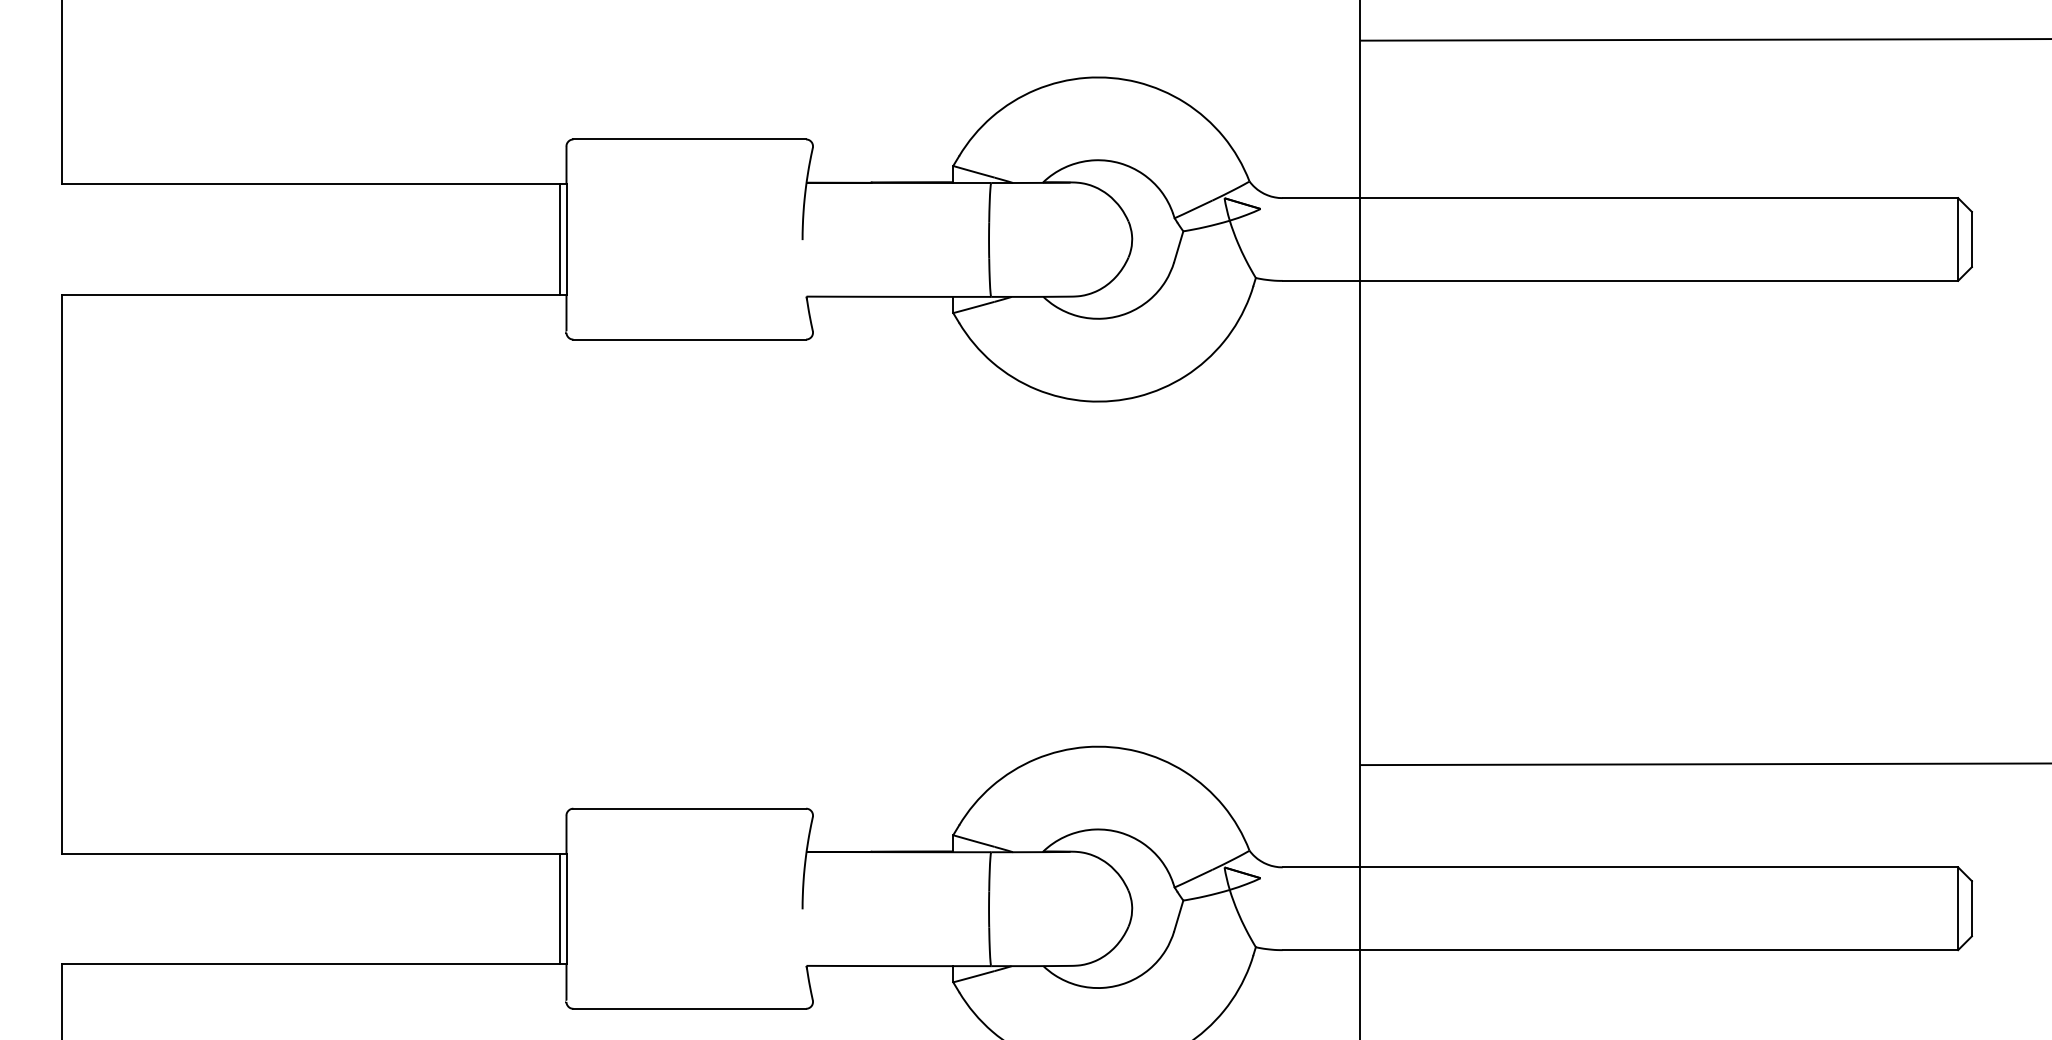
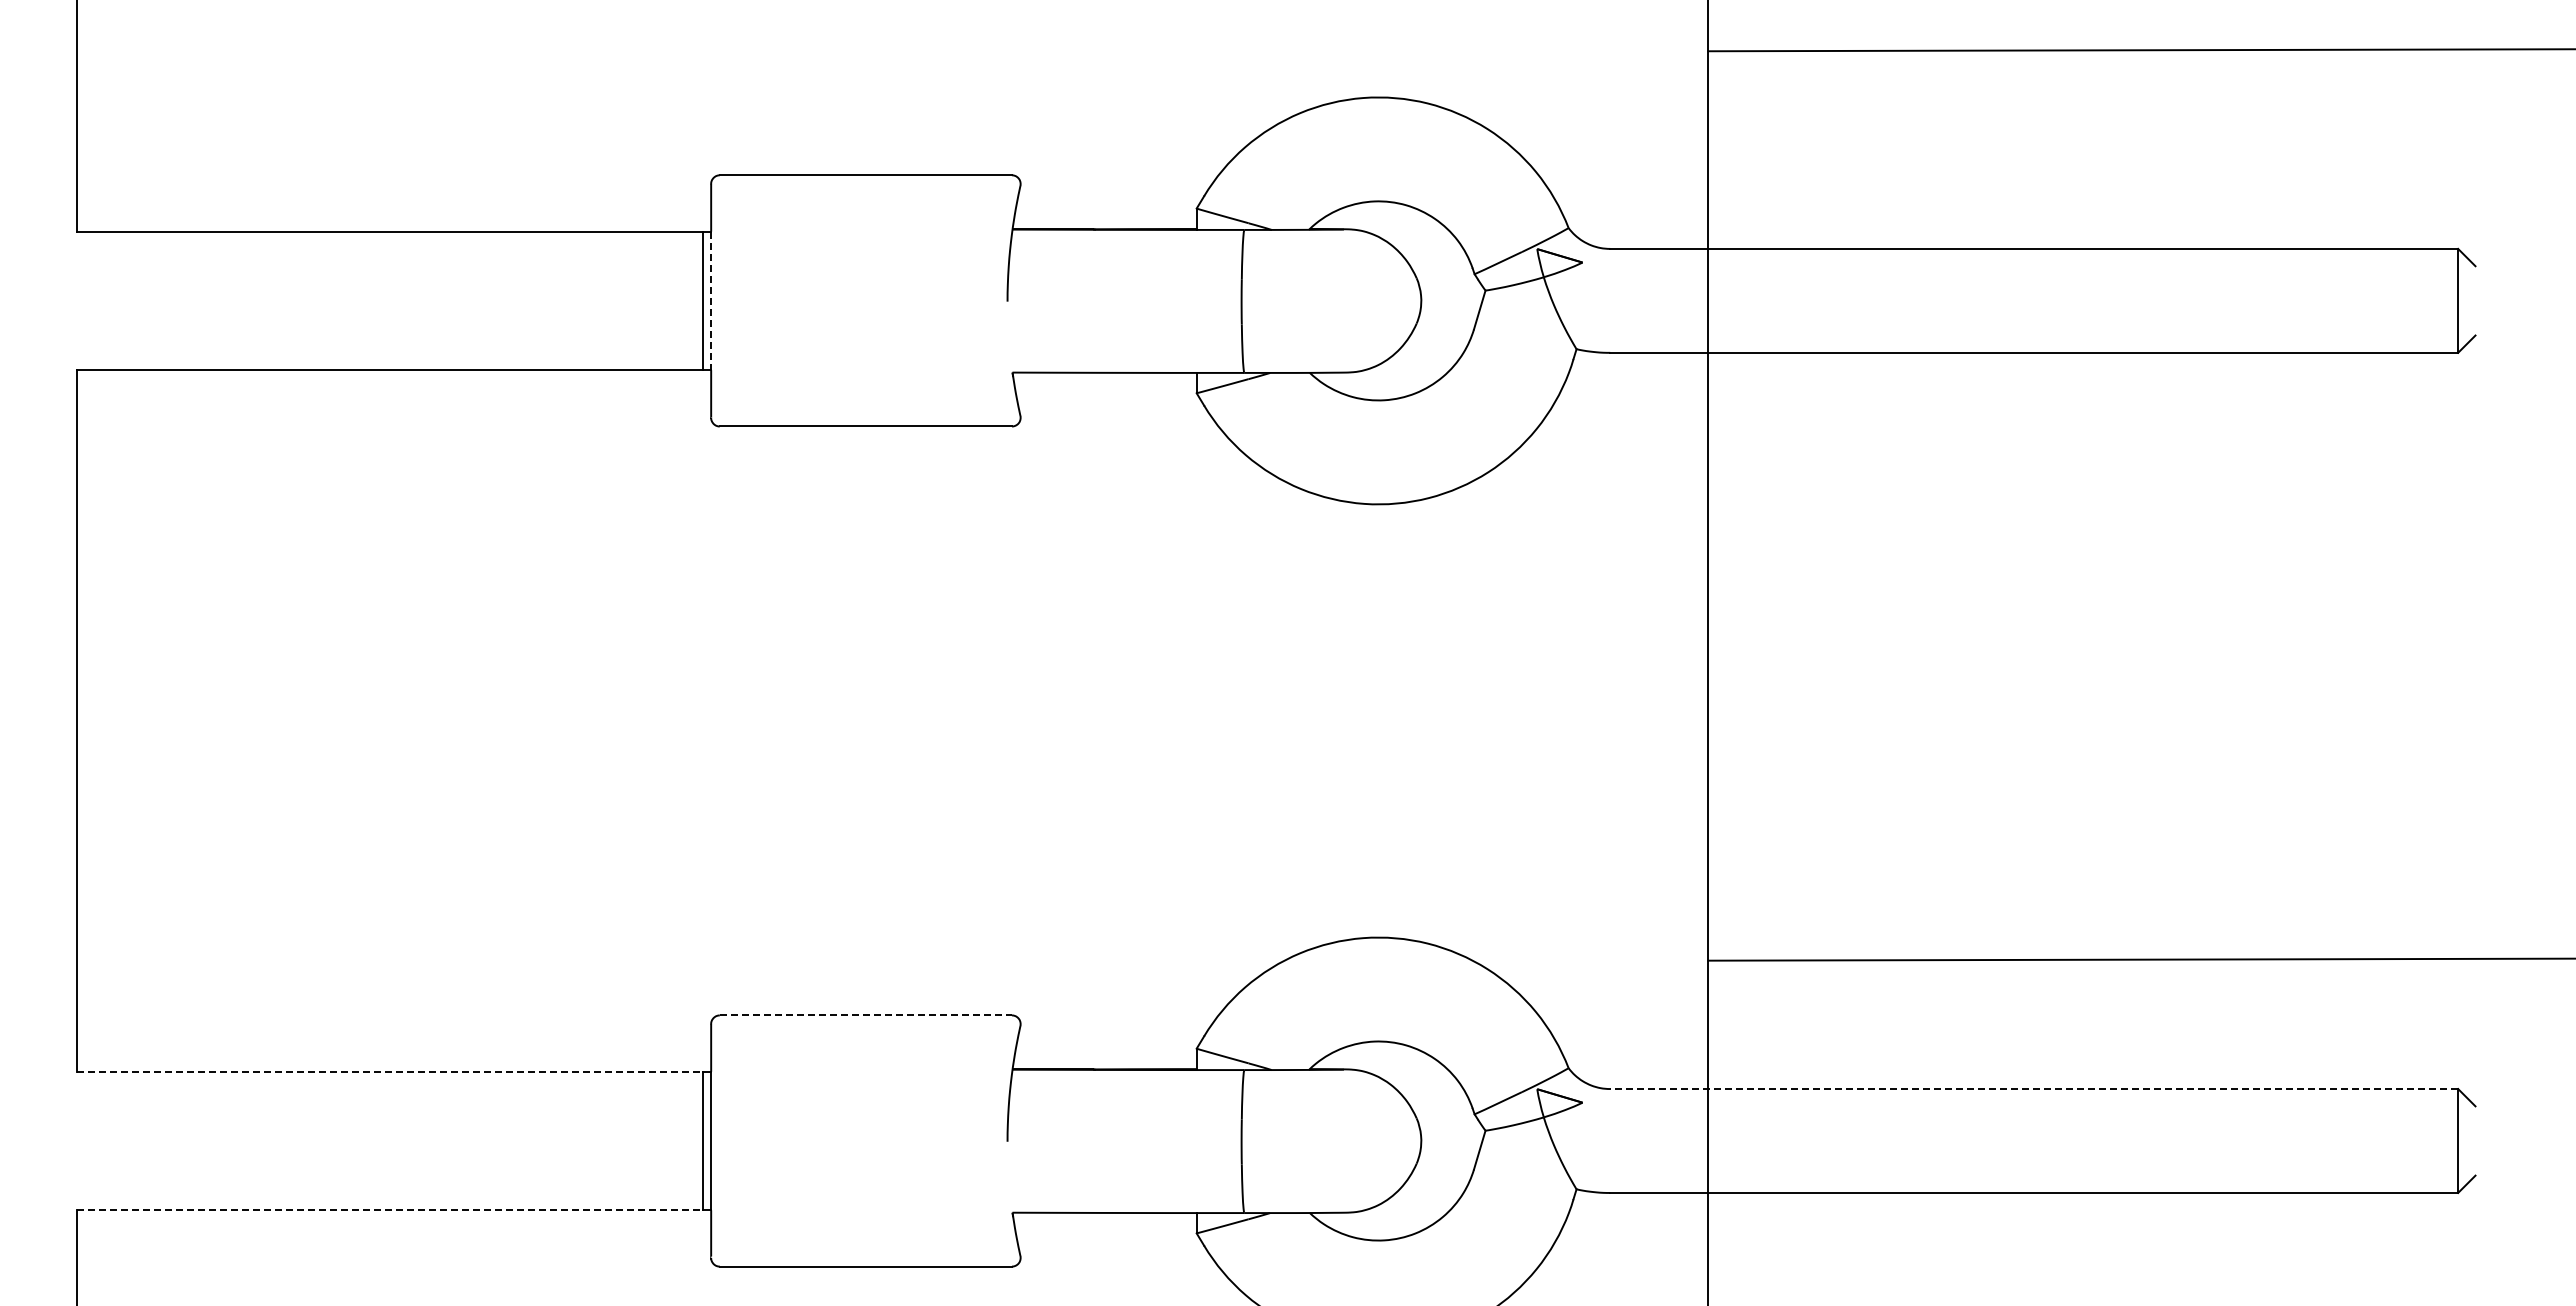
line: (566, 239) -> (711, 301), solid -> dashed
line: (1971, 239) -> (2475, 300), removed
line: (690, 808) -> (866, 1015), solid -> dashed
line: (310, 853) -> (389, 1071), solid -> dashed
line: (1620, 867) -> (2034, 1089), solid -> dashed
line: (1971, 908) -> (2475, 1140), removed
line: (310, 964) -> (389, 1210), solid -> dashed

